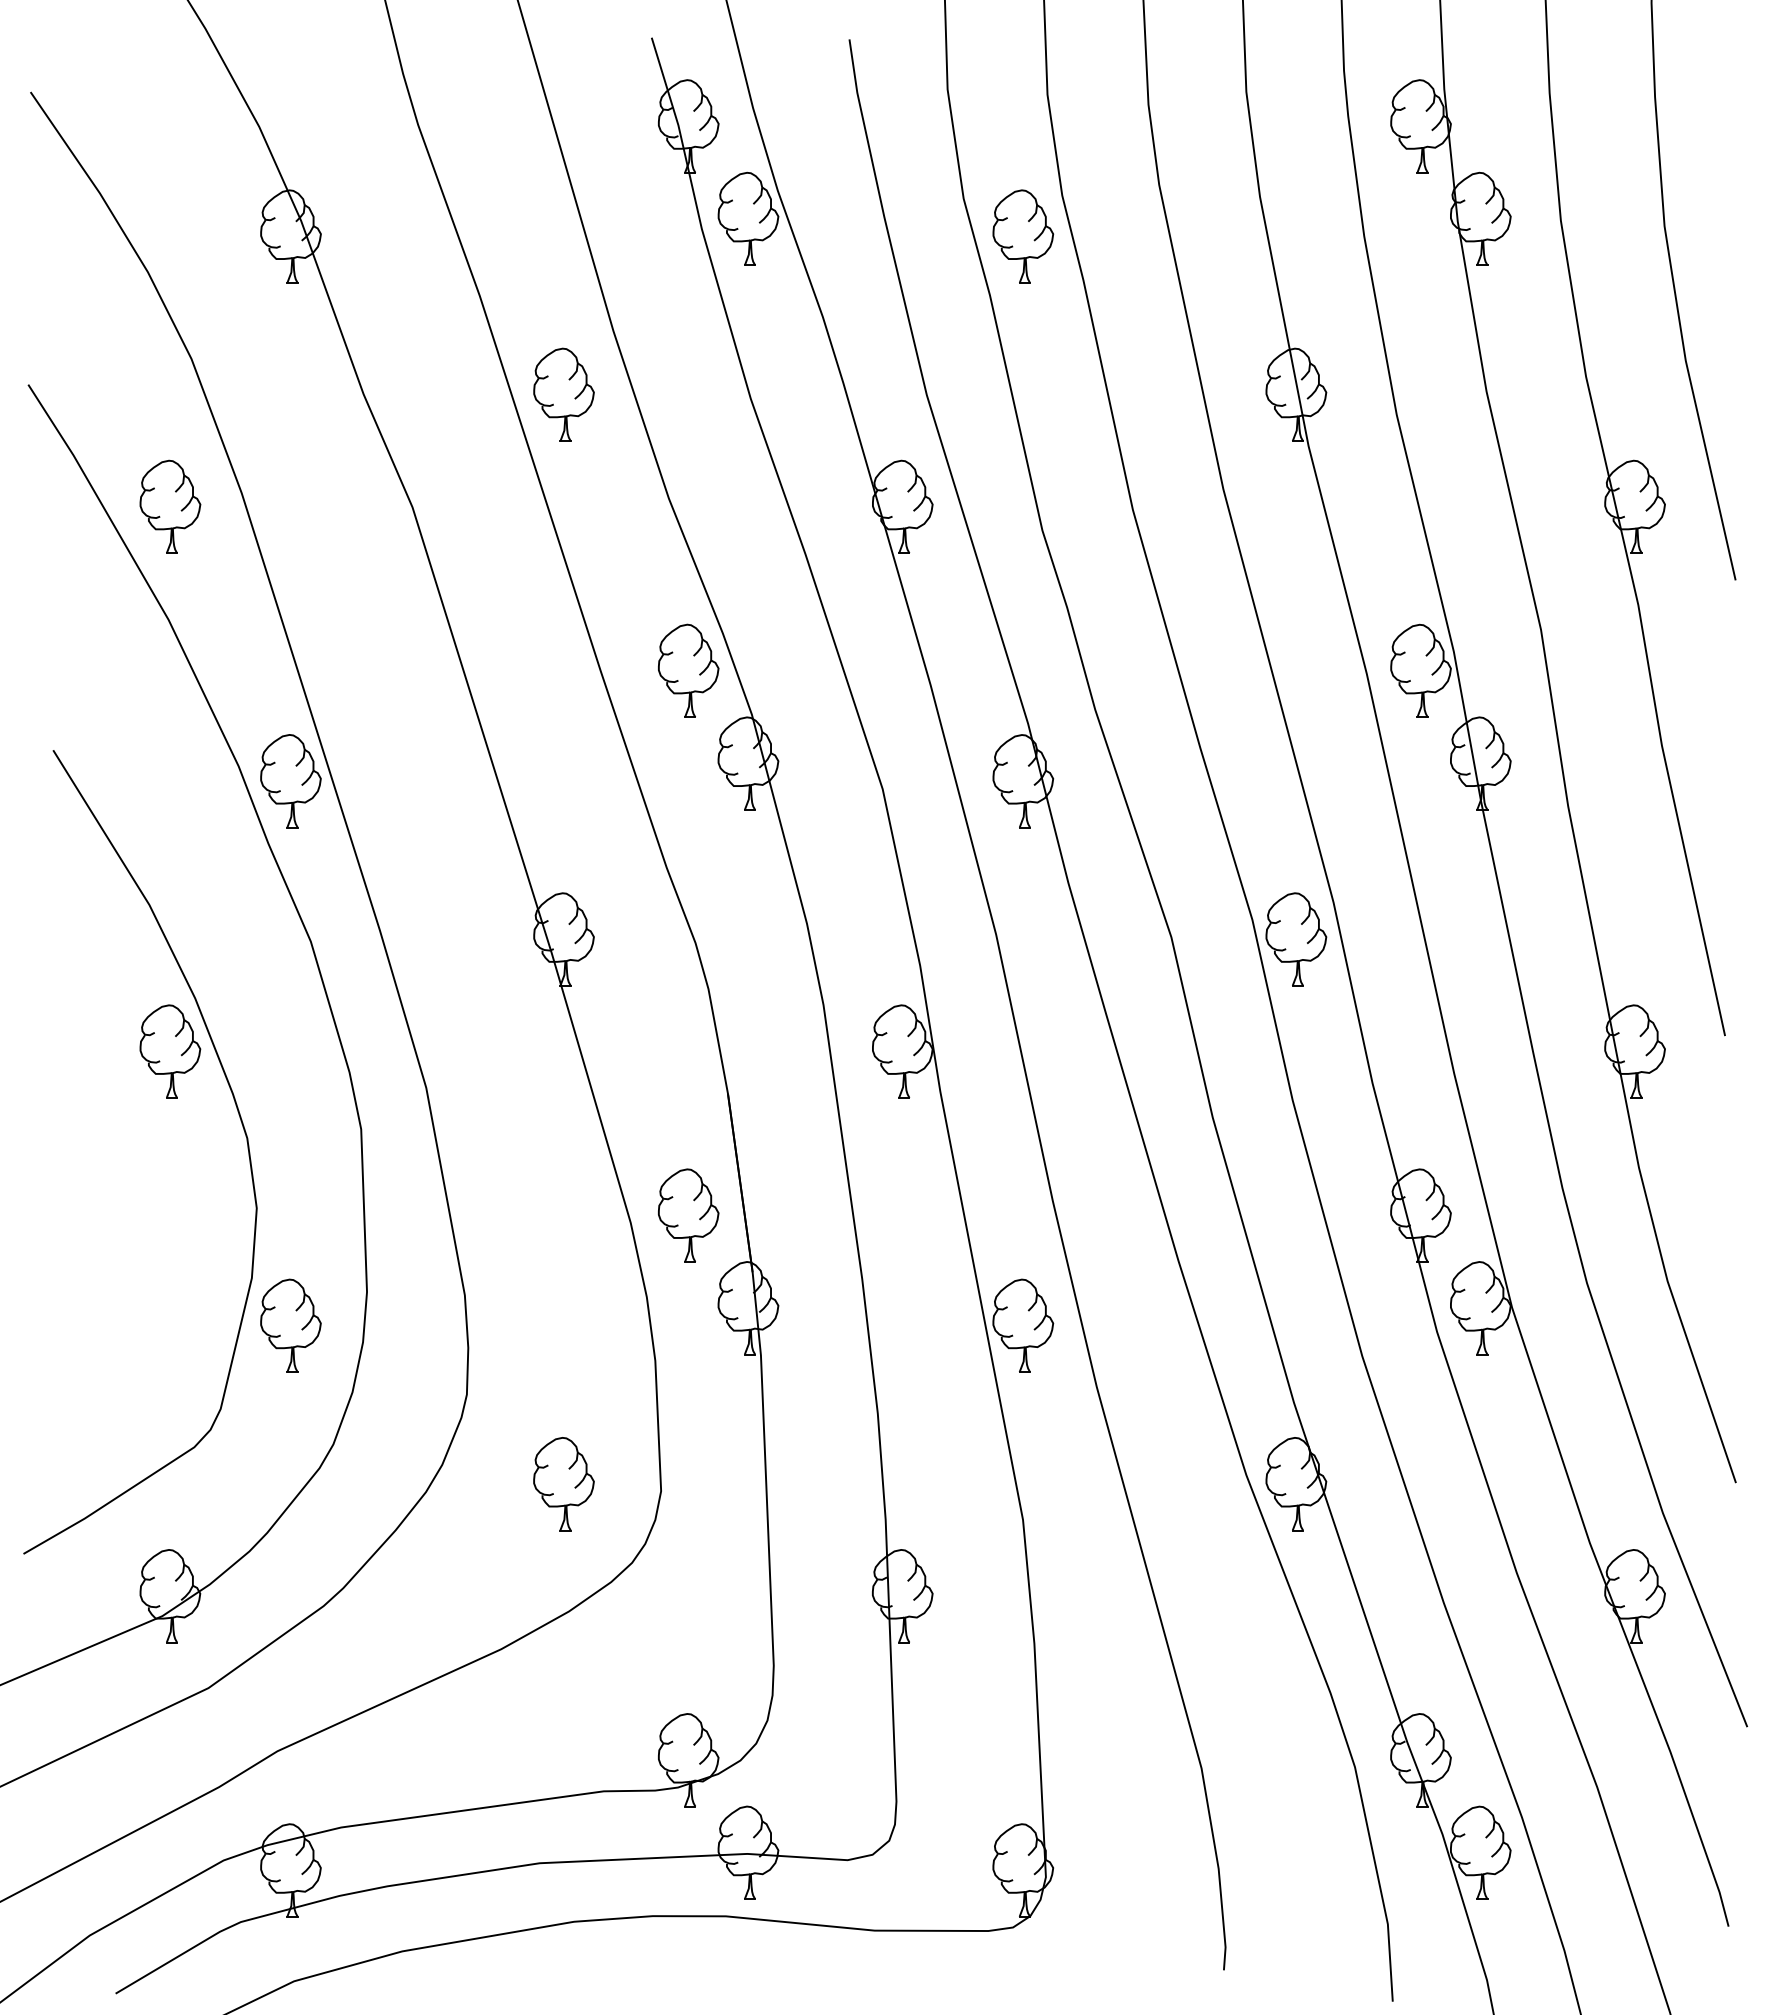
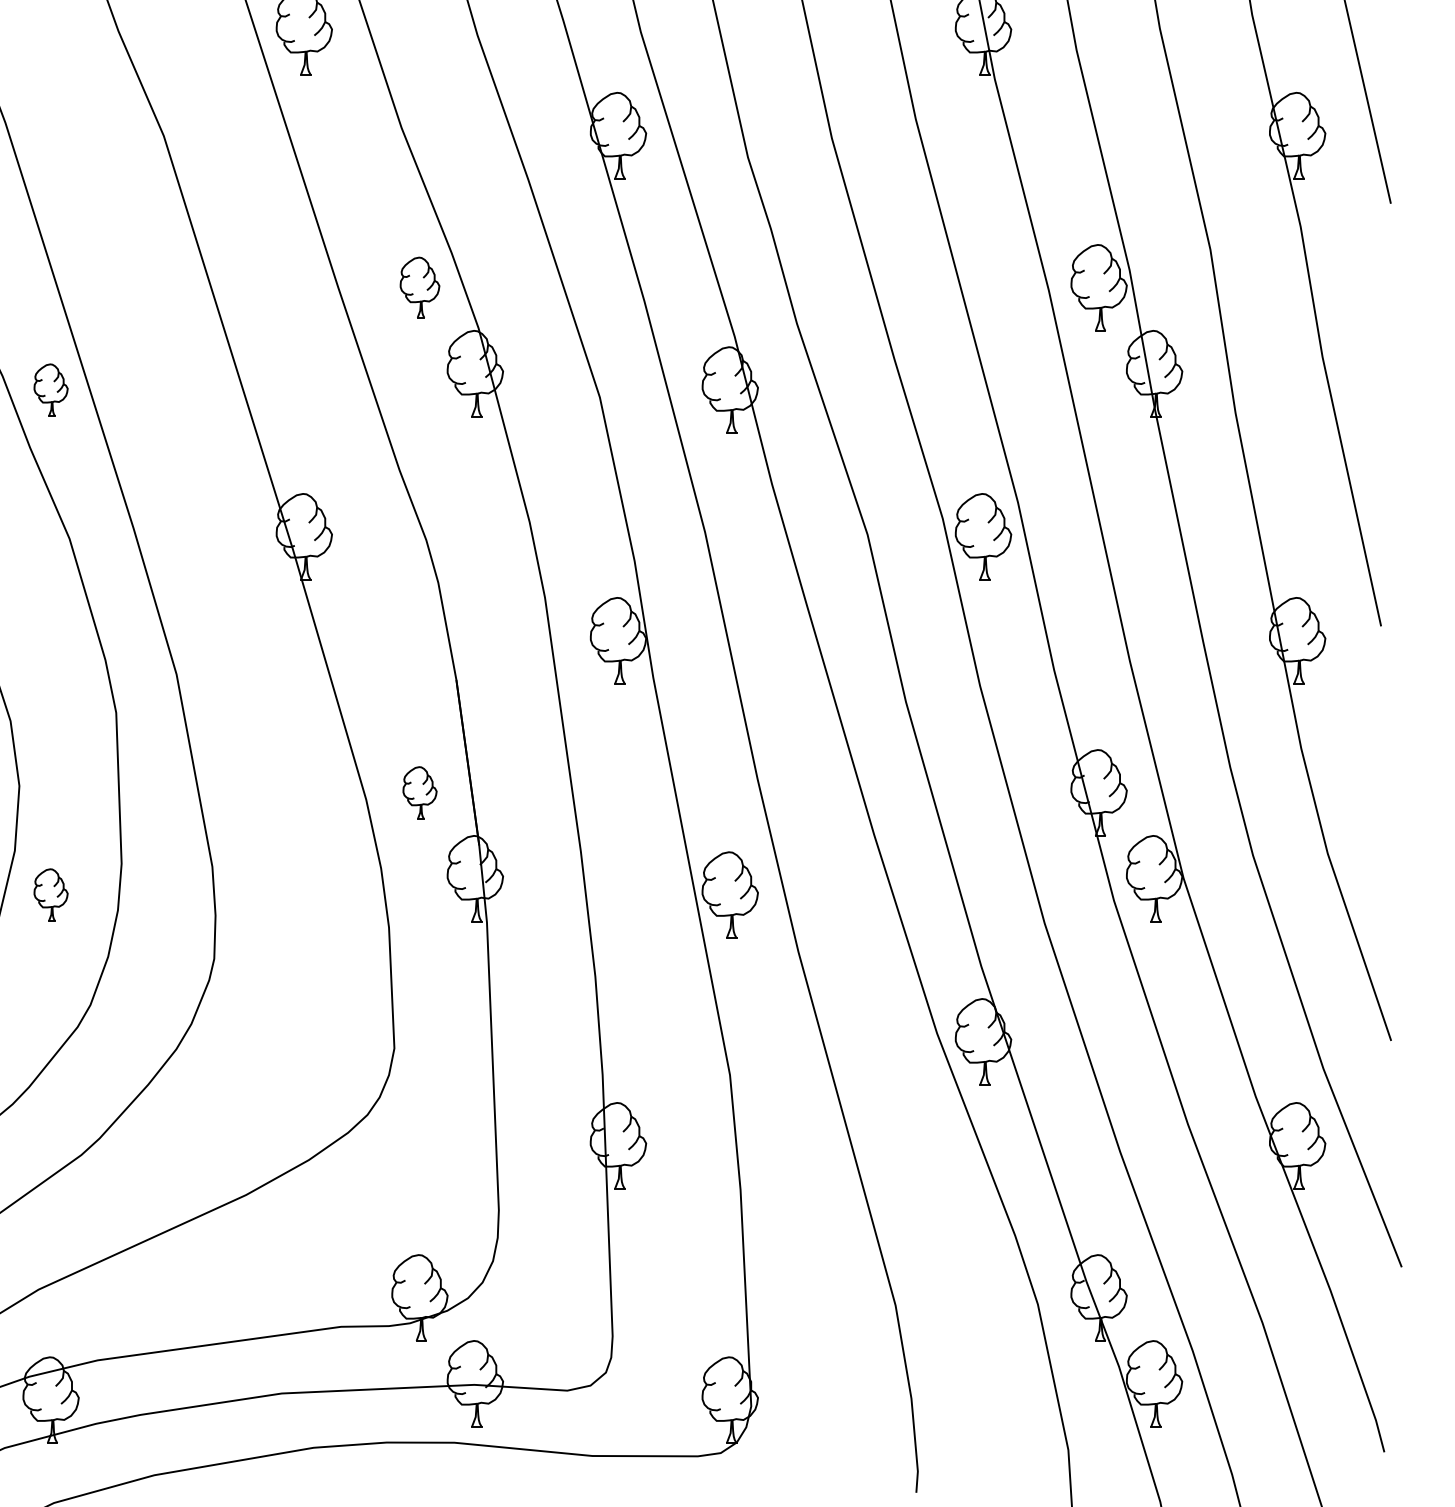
part: (688, 670) -> (419, 287), size x0.7
part: (290, 781) -> (50, 390), size x0.6
part: (688, 1215) -> (419, 792), size x0.6
part: (290, 1325) -> (50, 894), size x0.6
part: (563, 1484) -> (303, 1042), removed

